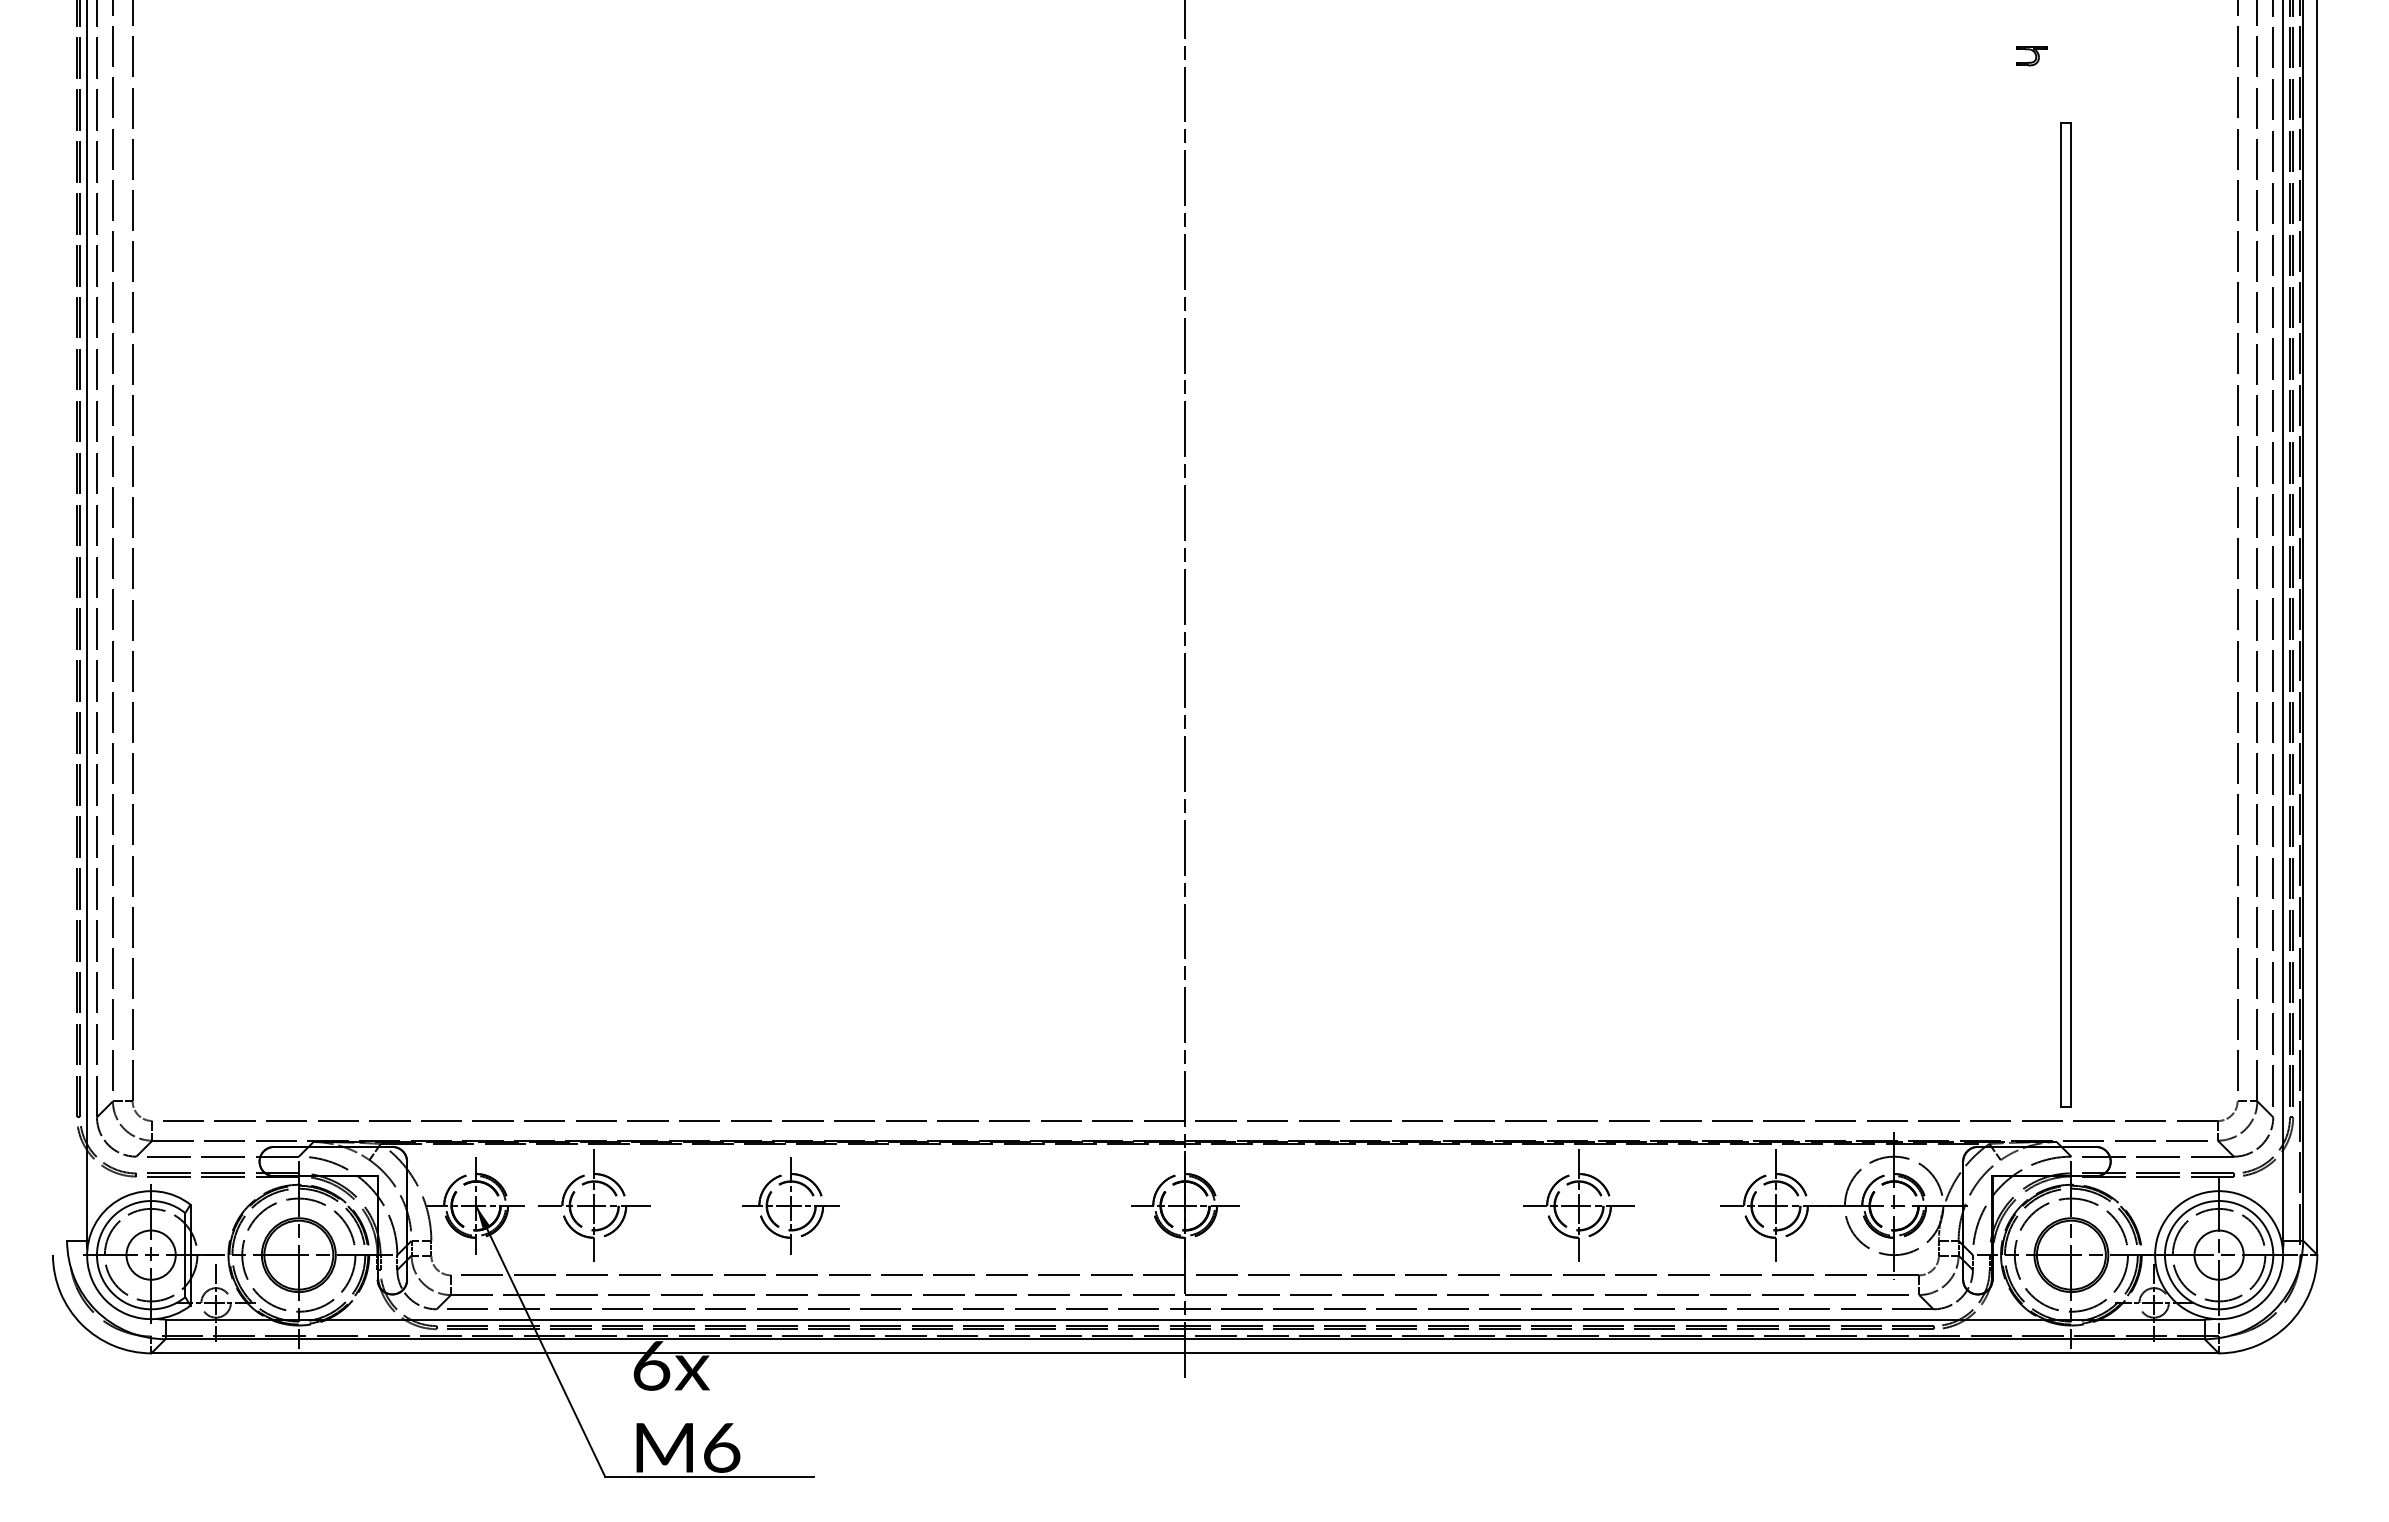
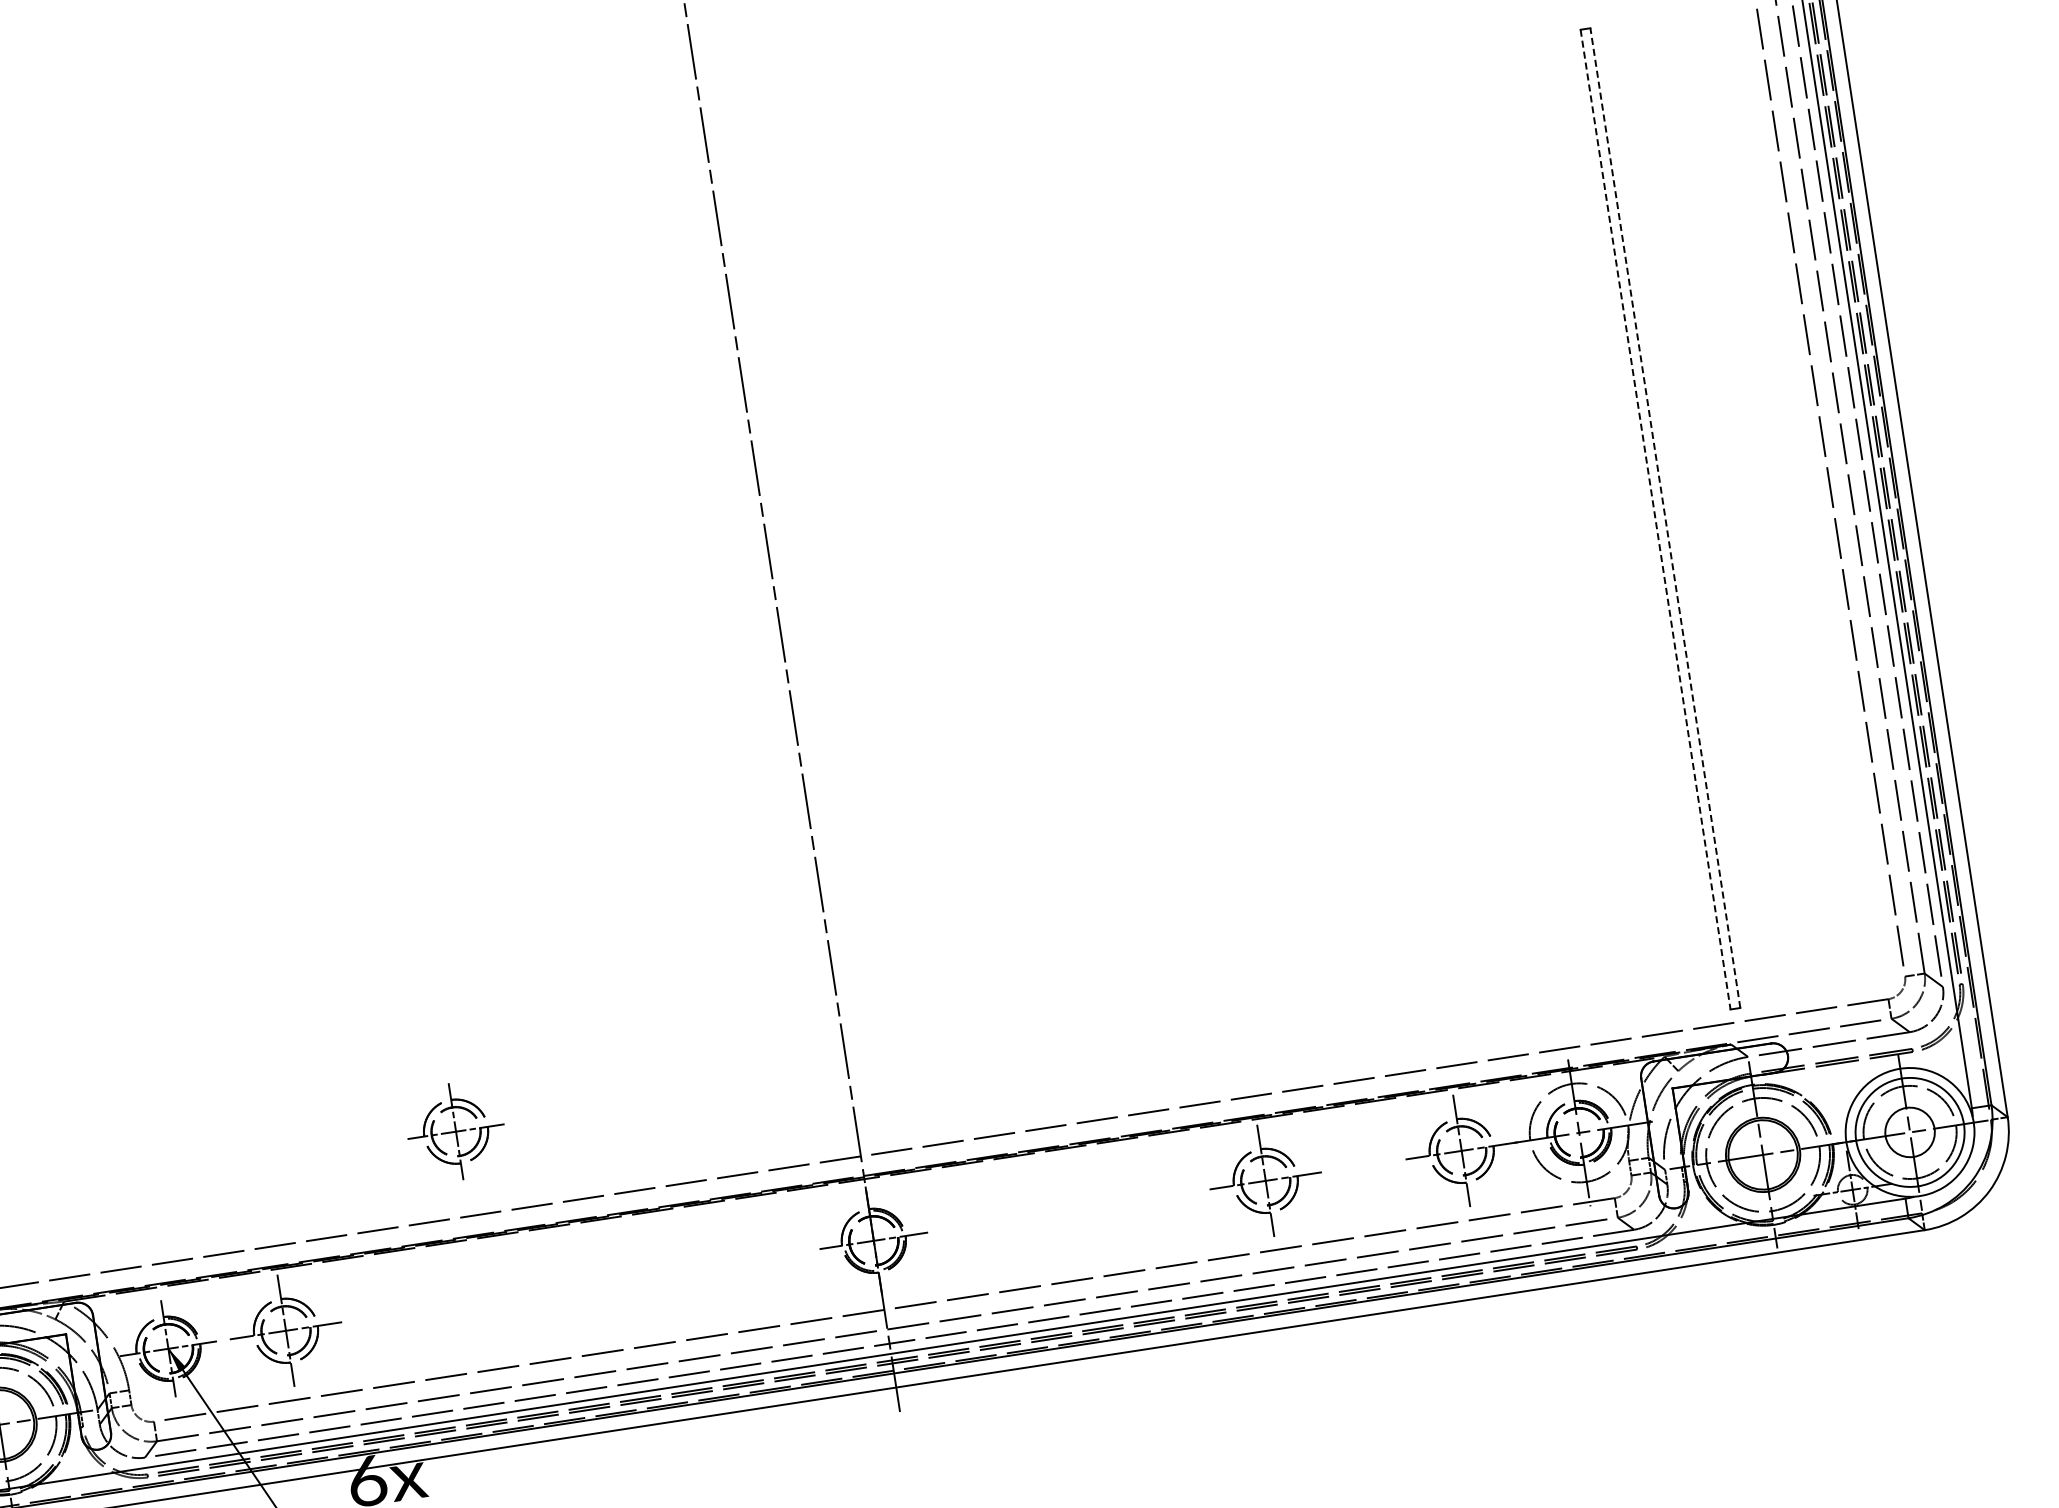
line: (2071, 614) -> (1665, 517), solid -> dashed
line: (2061, 615) -> (1655, 520), solid -> dashed
part: (790, 1205) -> (455, 1131), moved

